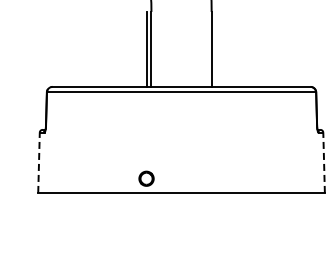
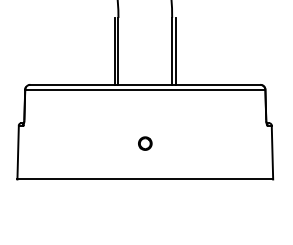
line: (215, 48) -> (175, 50), added
line: (39, 162) -> (18, 152), dashed -> solid
line: (324, 162) -> (272, 152), dashed -> solid
part: (146, 178) -> (145, 143), moved

